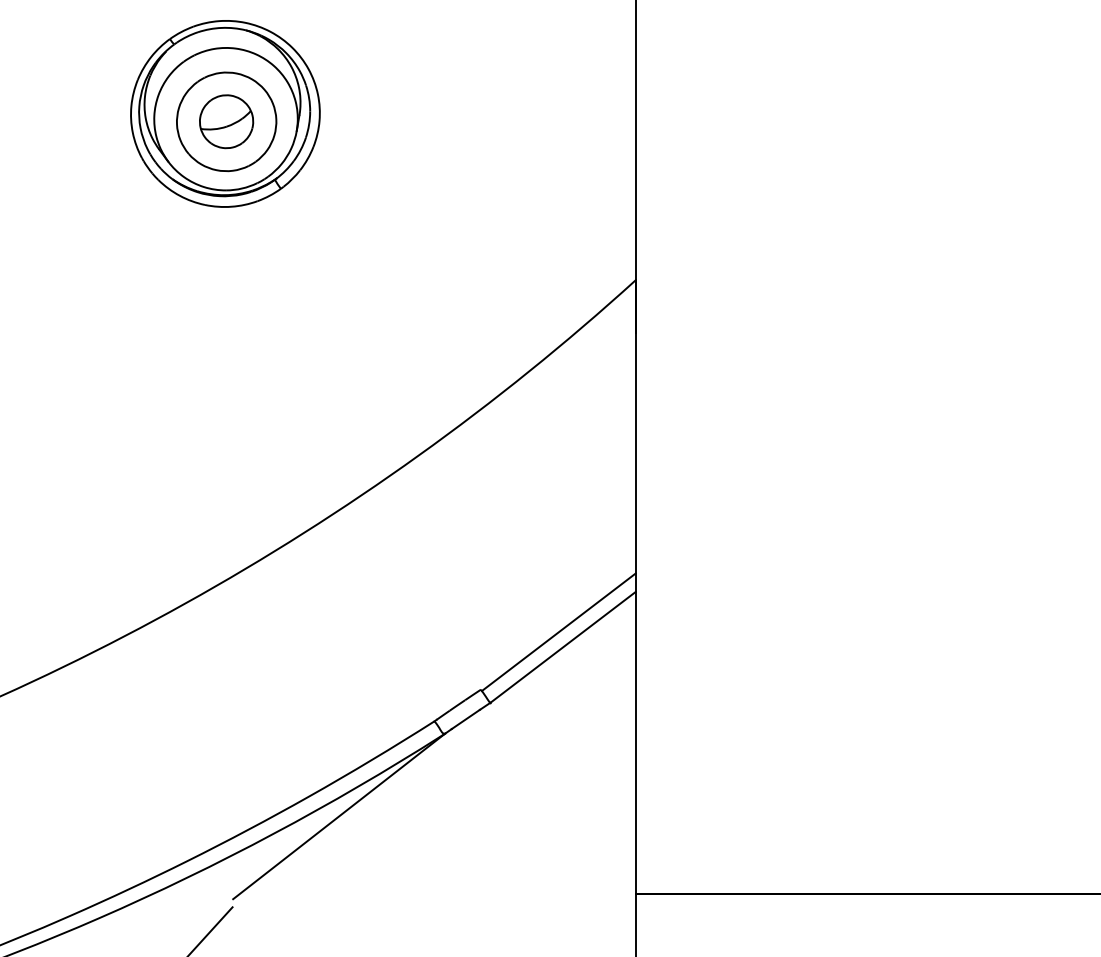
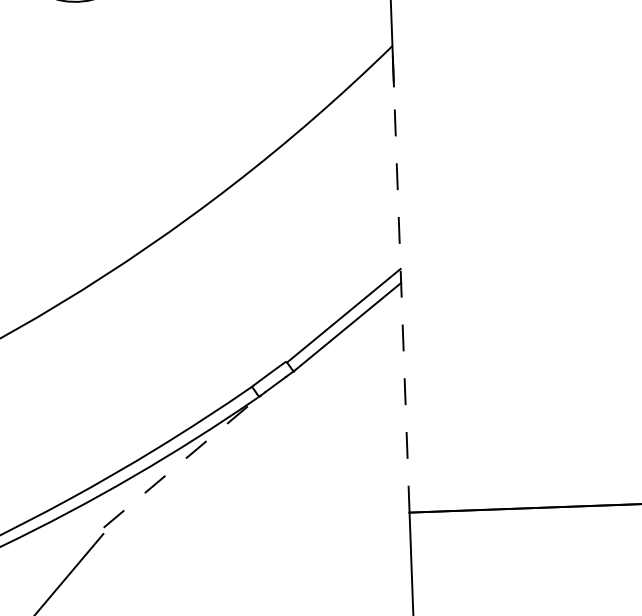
line: (635, 587) -> (400, 279), solid -> dashed
line: (339, 816) -> (182, 461), solid -> dashed

